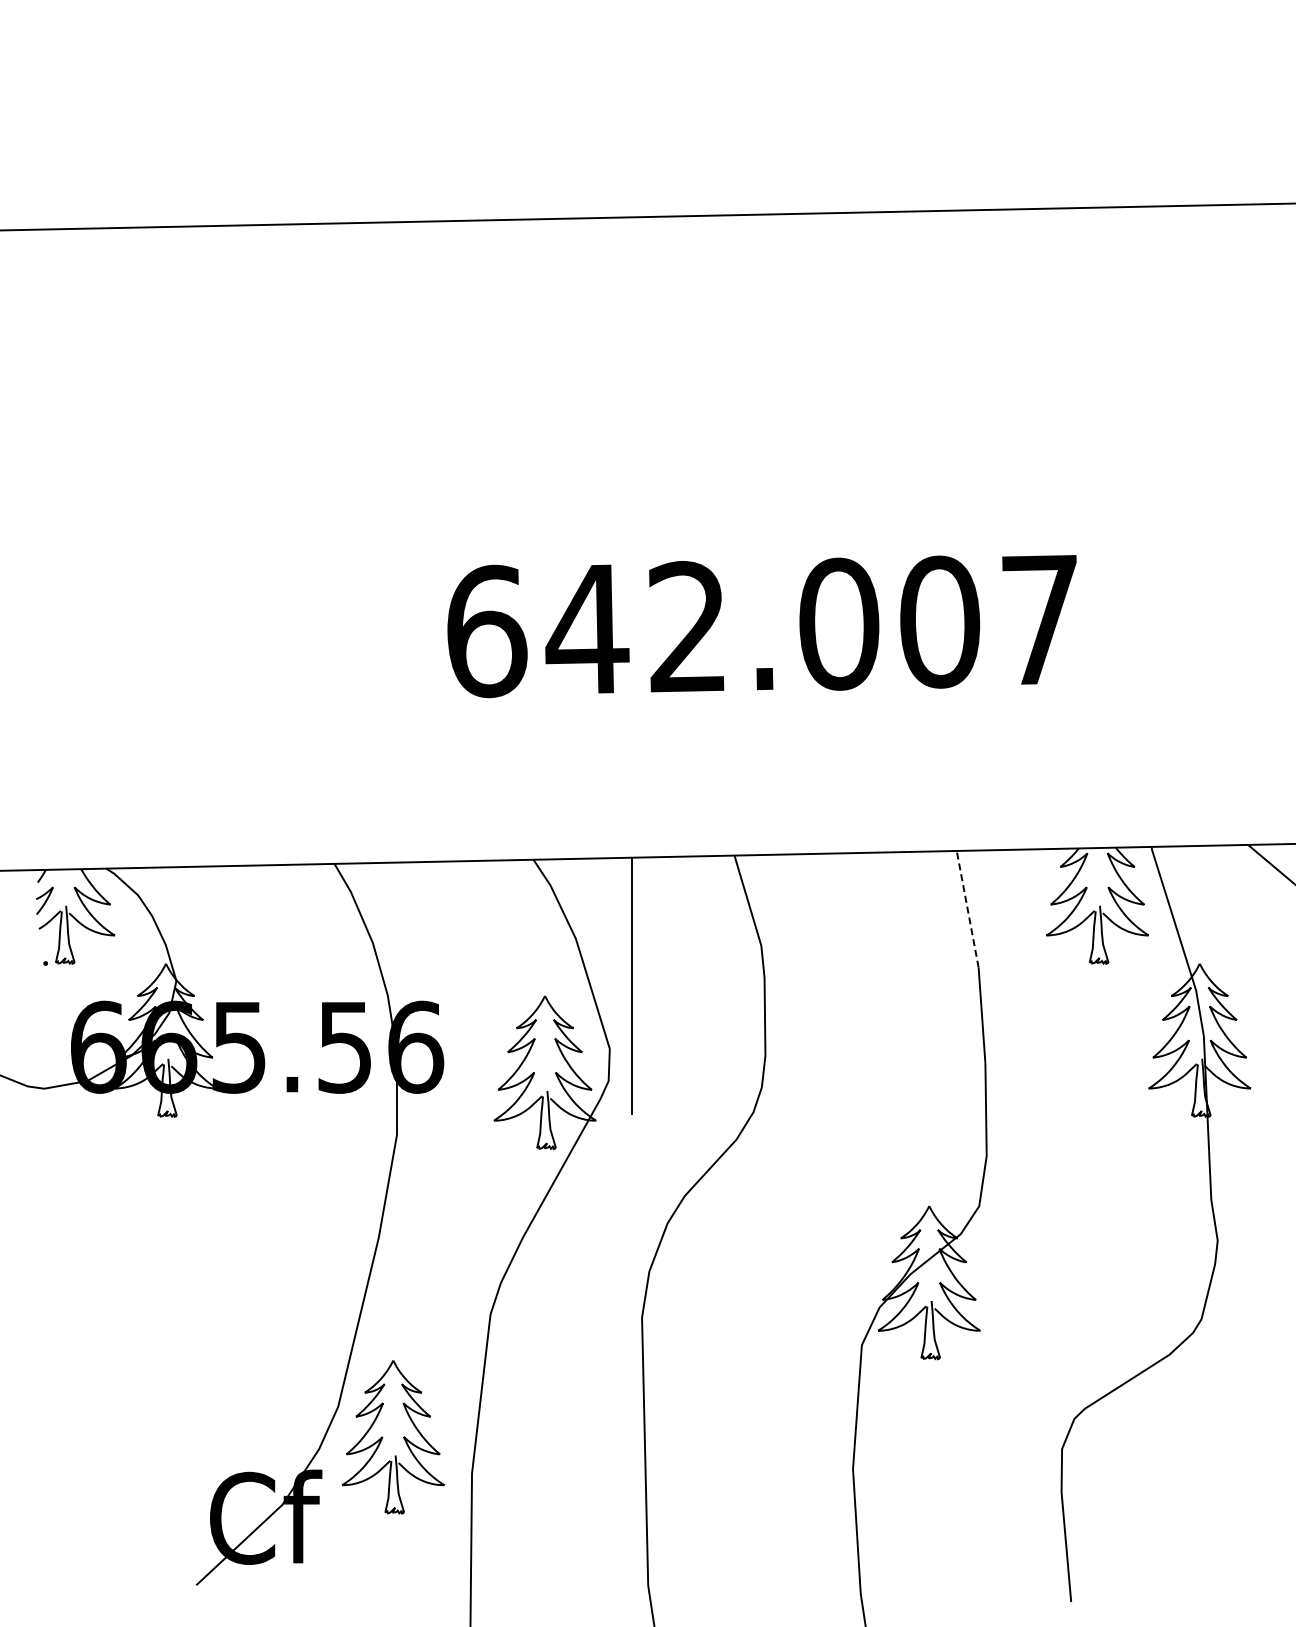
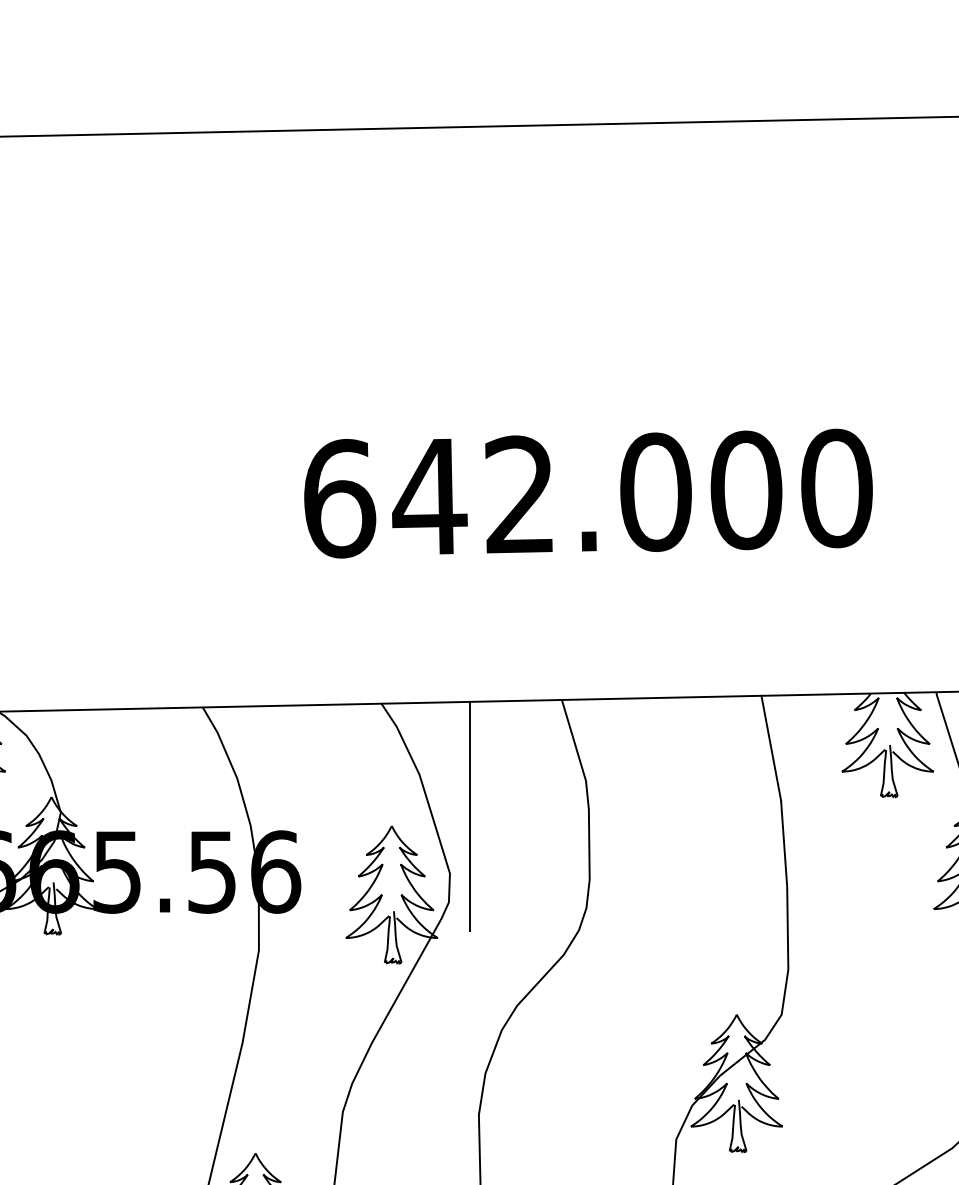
text: (1040, 619) -> (836, 488), 642.007 -> 642.000
line: (967, 908) -> (771, 747), dashed -> solid

